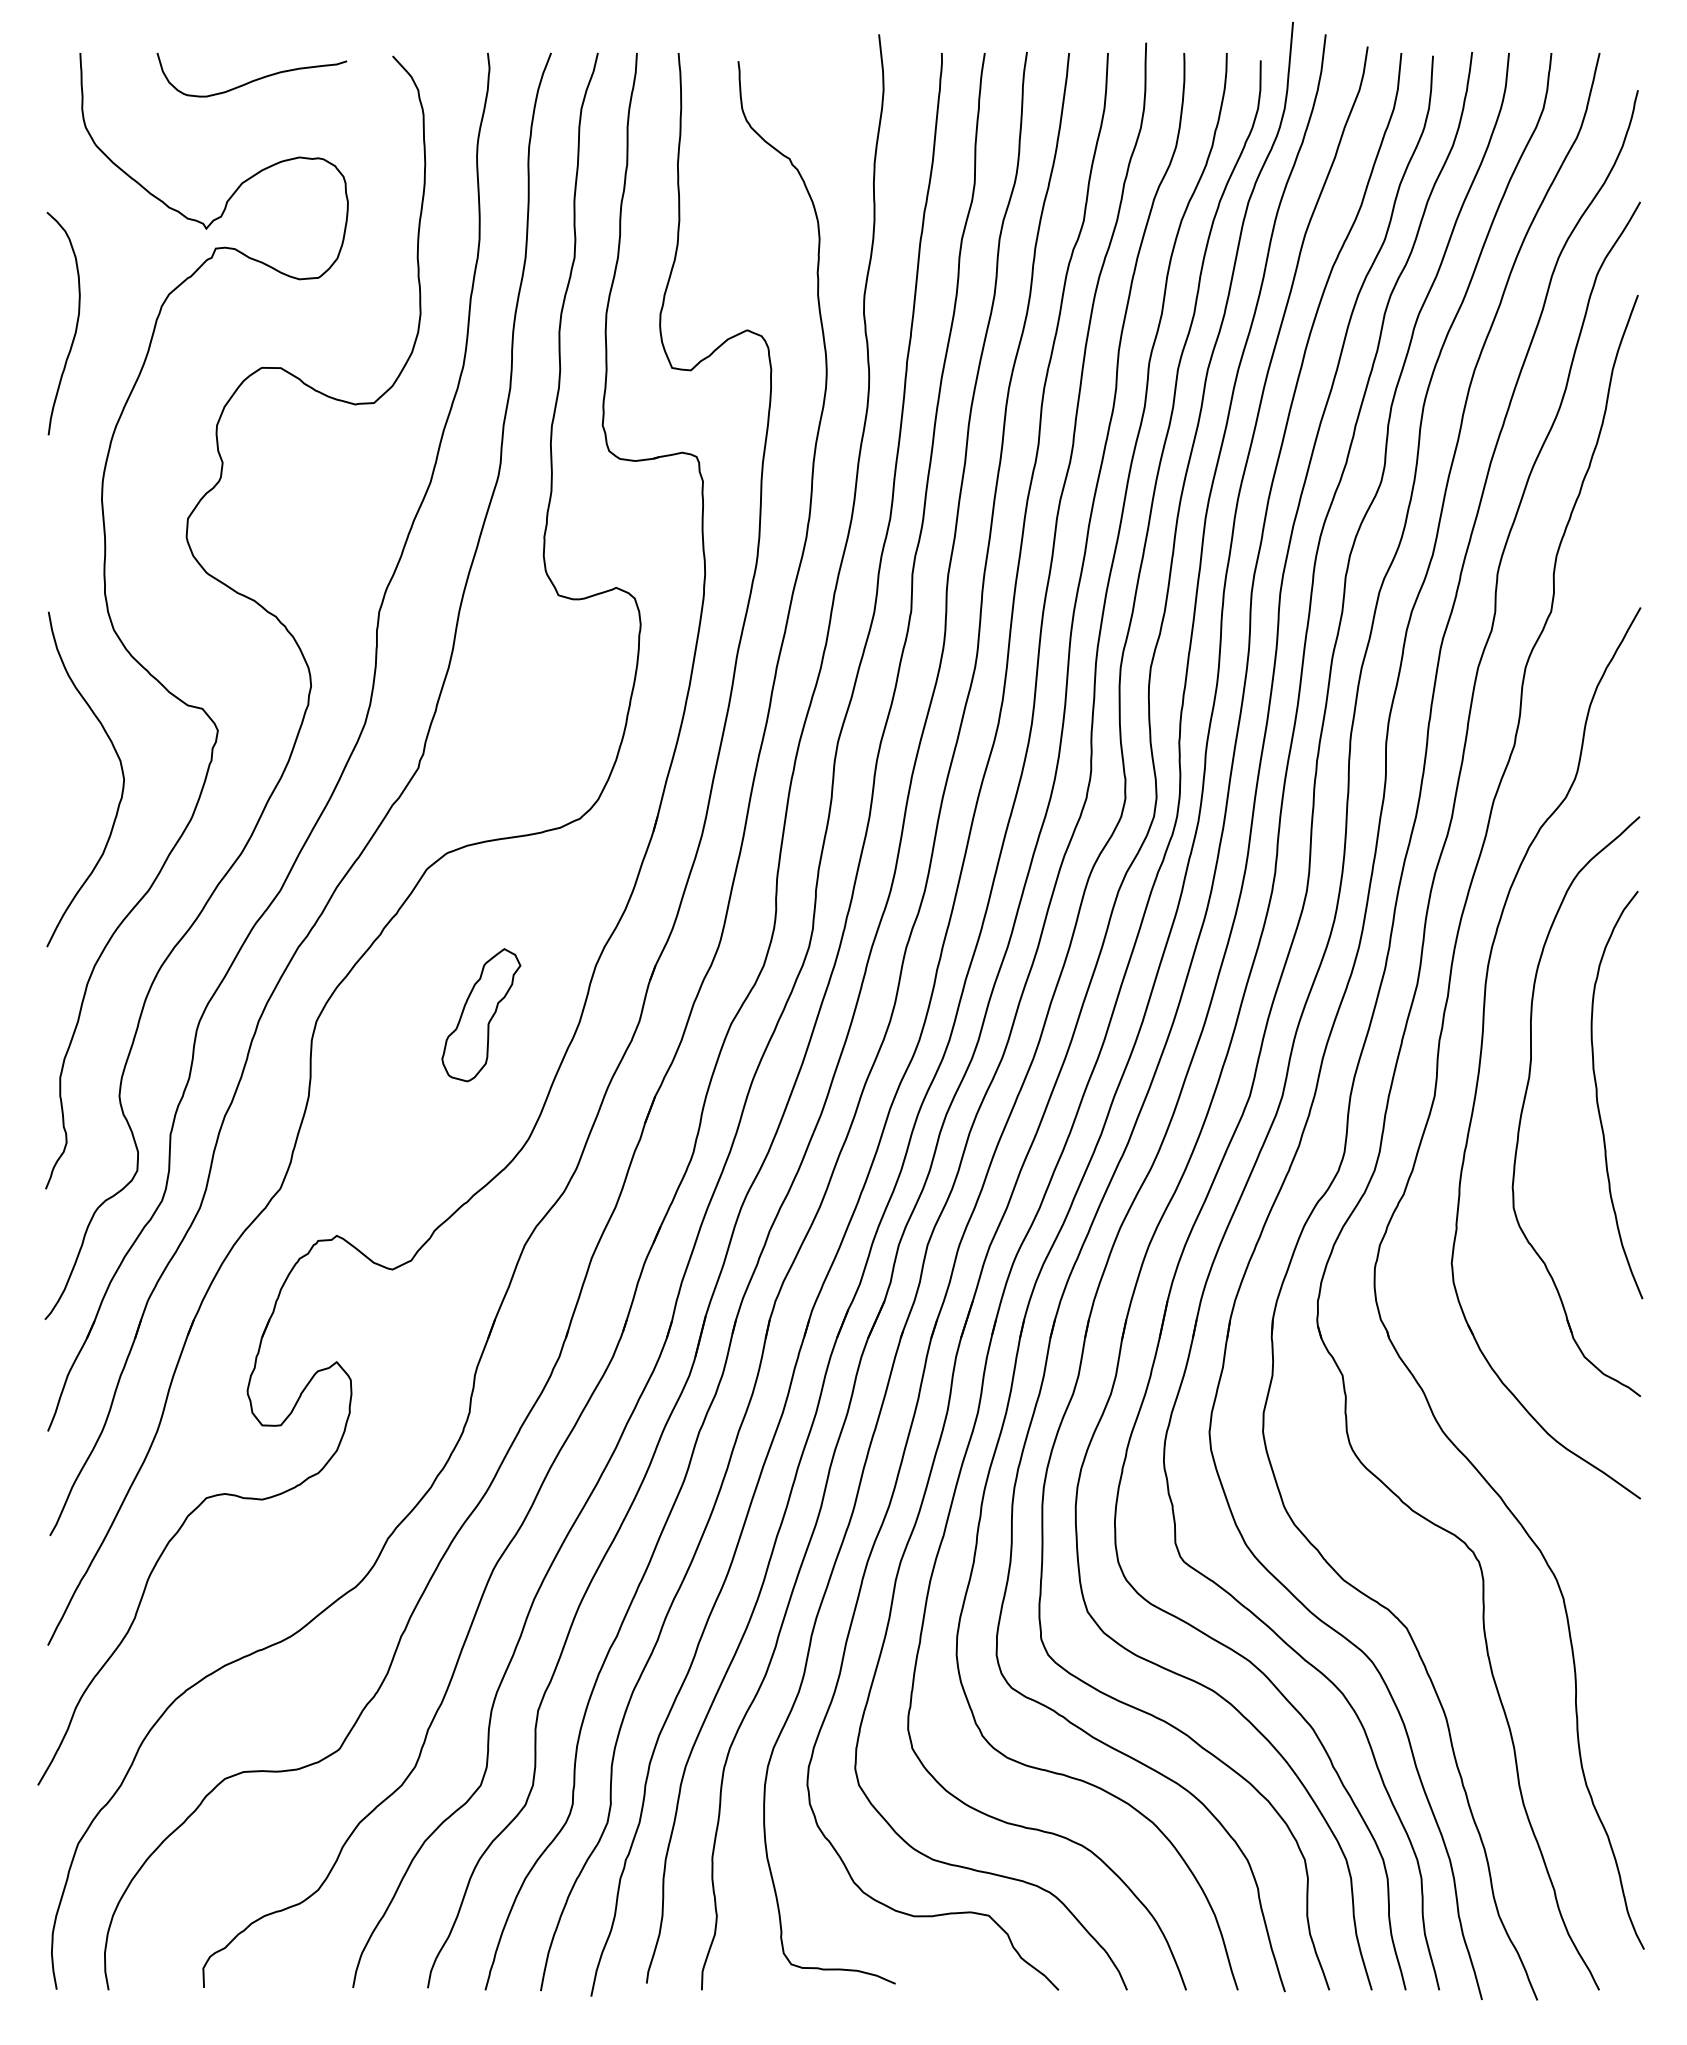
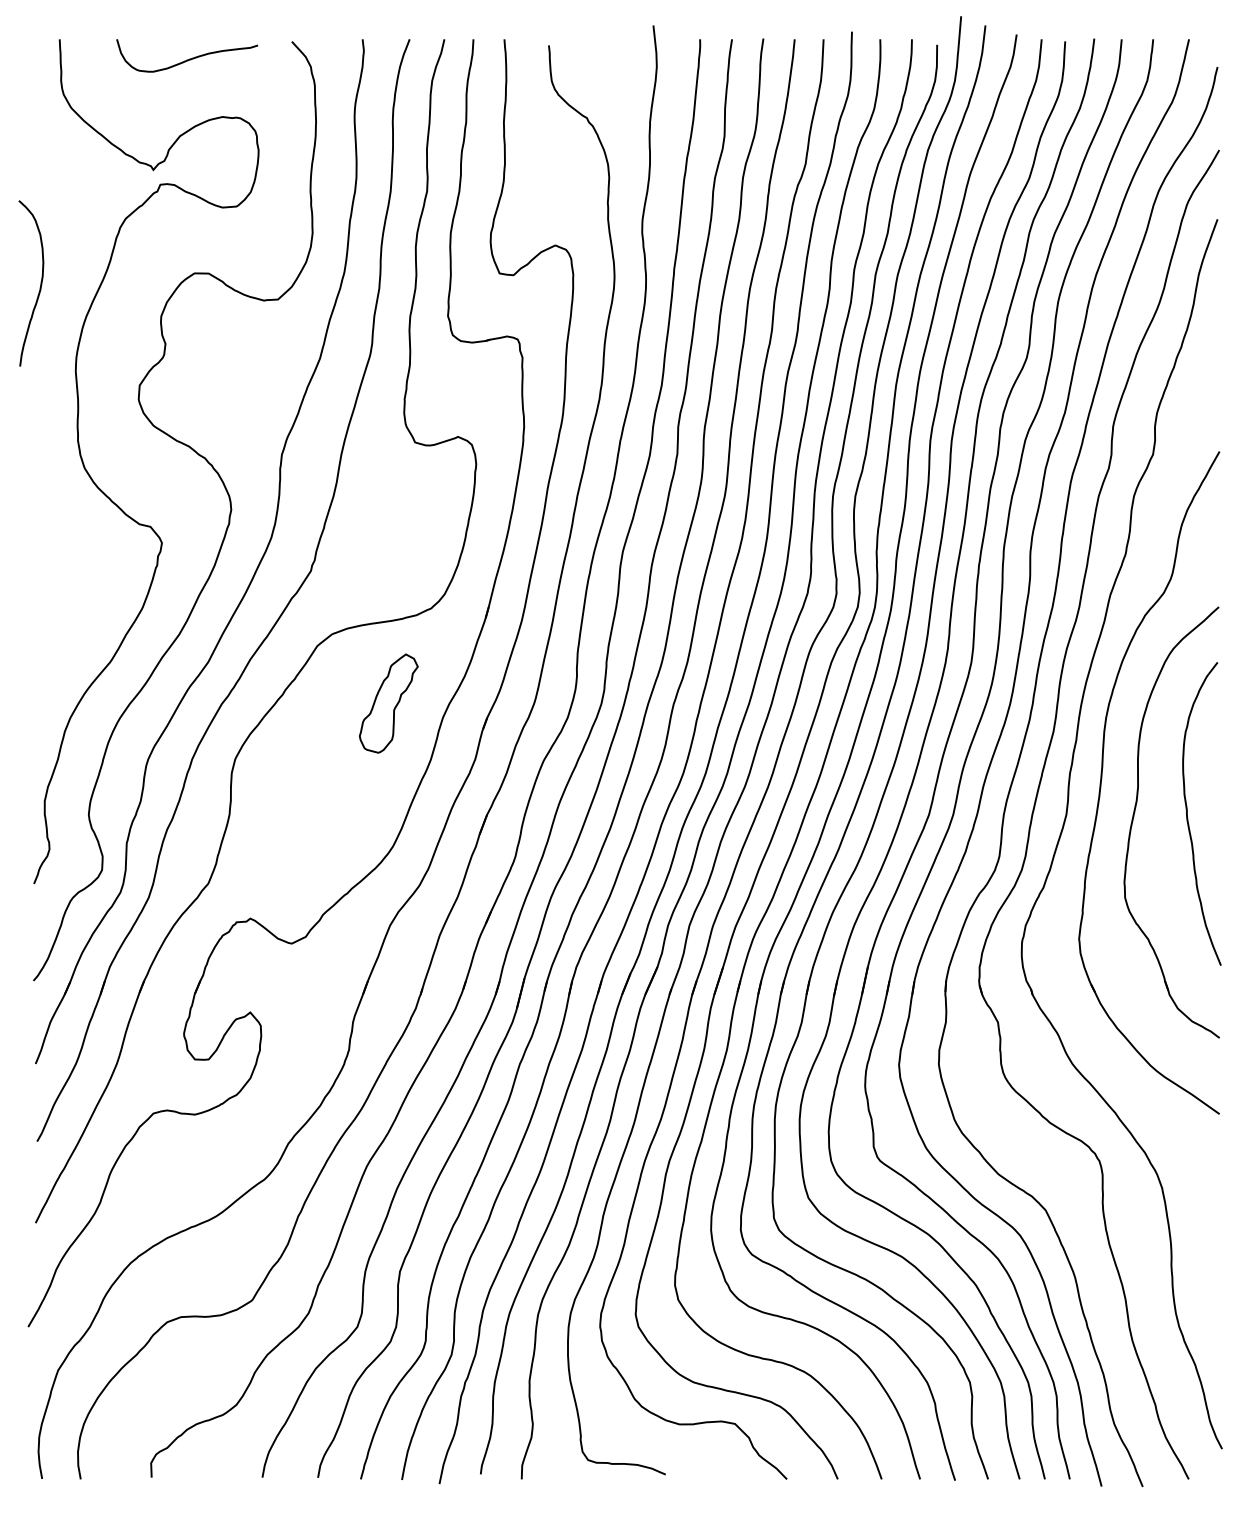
curve: (74, 328) -> (39, 287), moved
curve: (121, 775) -> (90, 576), removed
part: (480, 1015) -> (388, 703), moved

